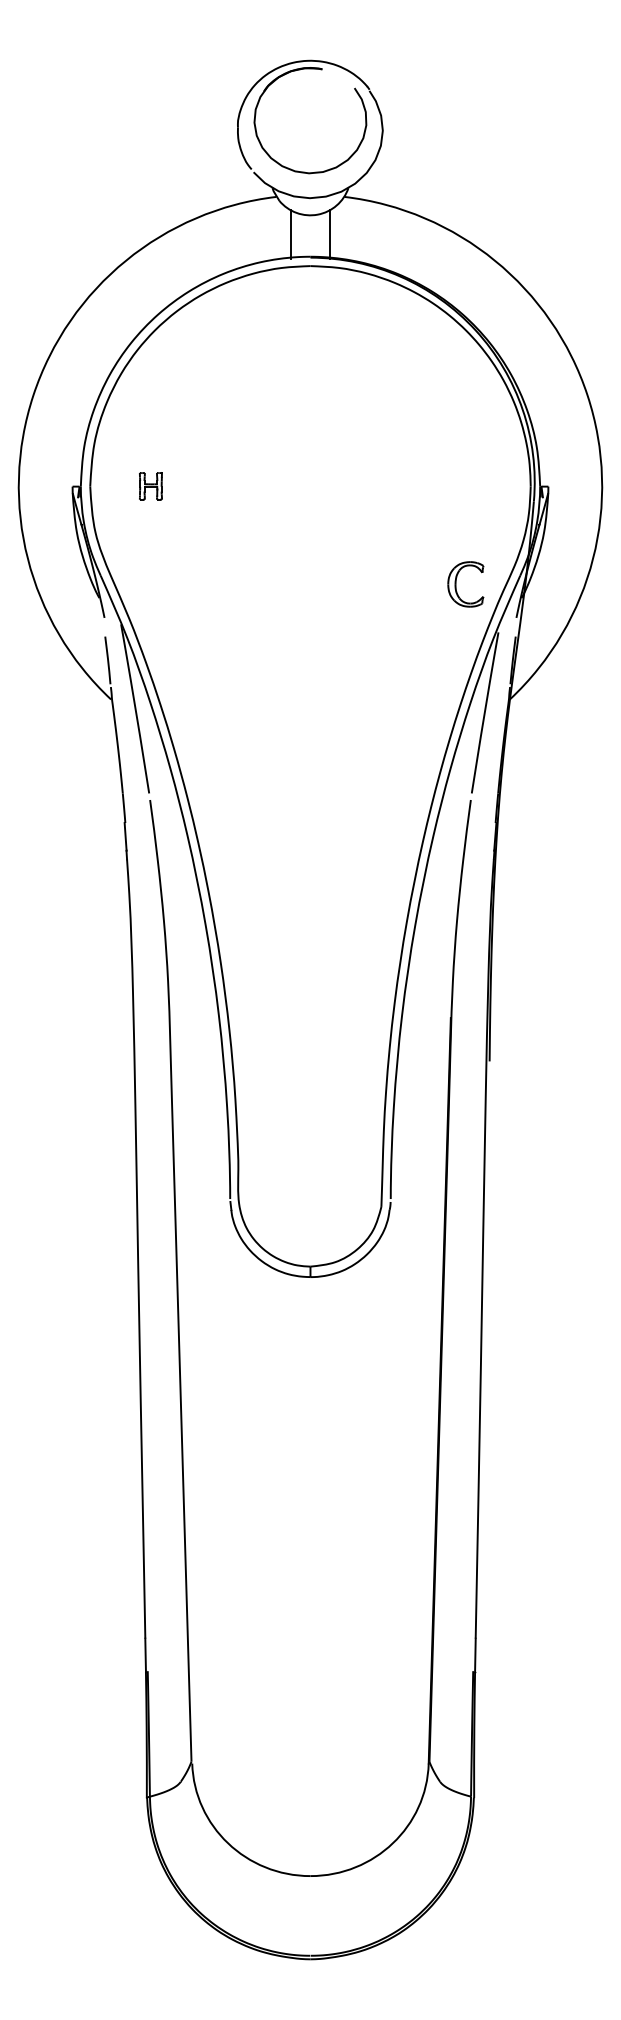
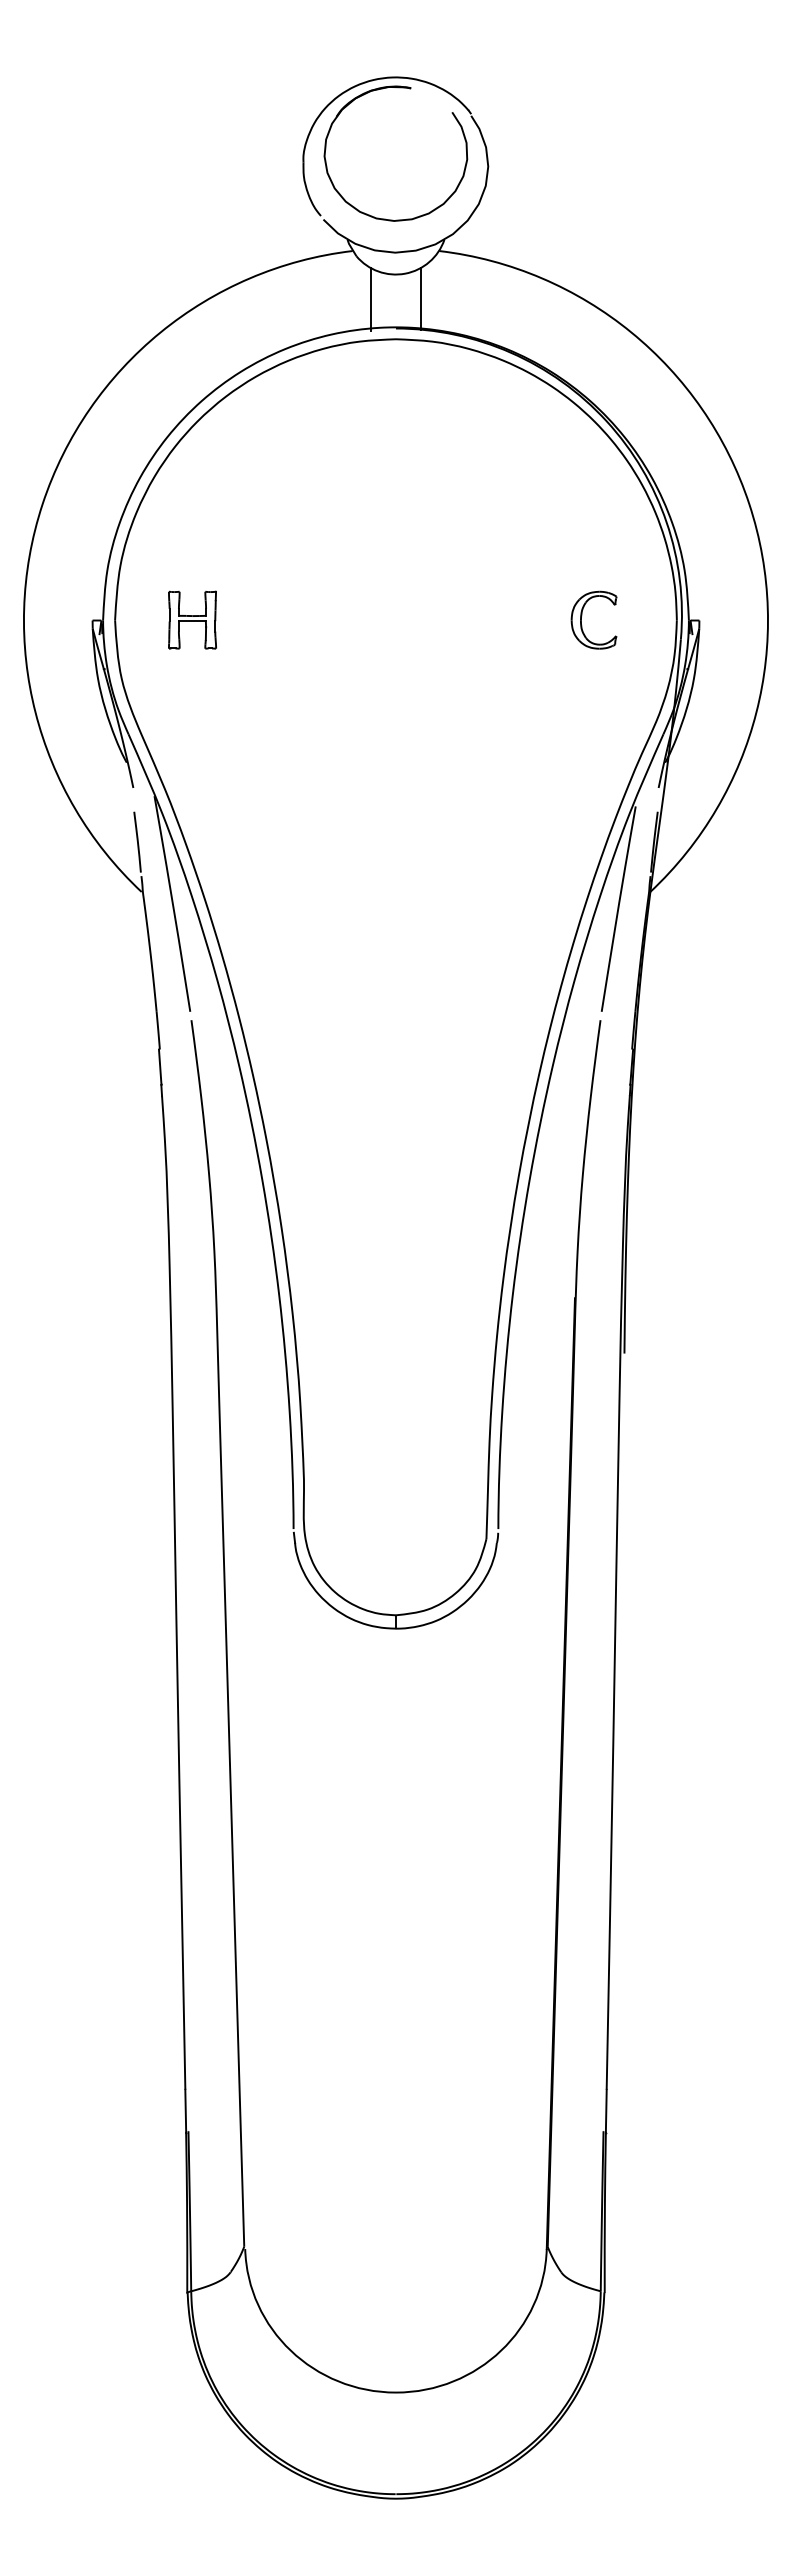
part: (150, 485) -> (192, 619), size x1.67
part: (456, 580) -> (582, 615), moved

